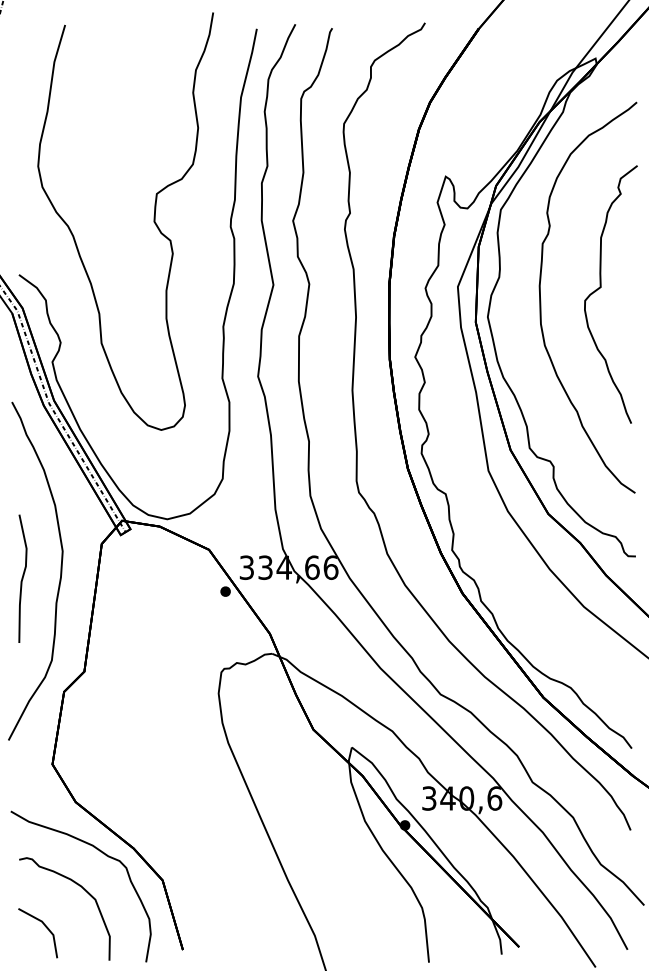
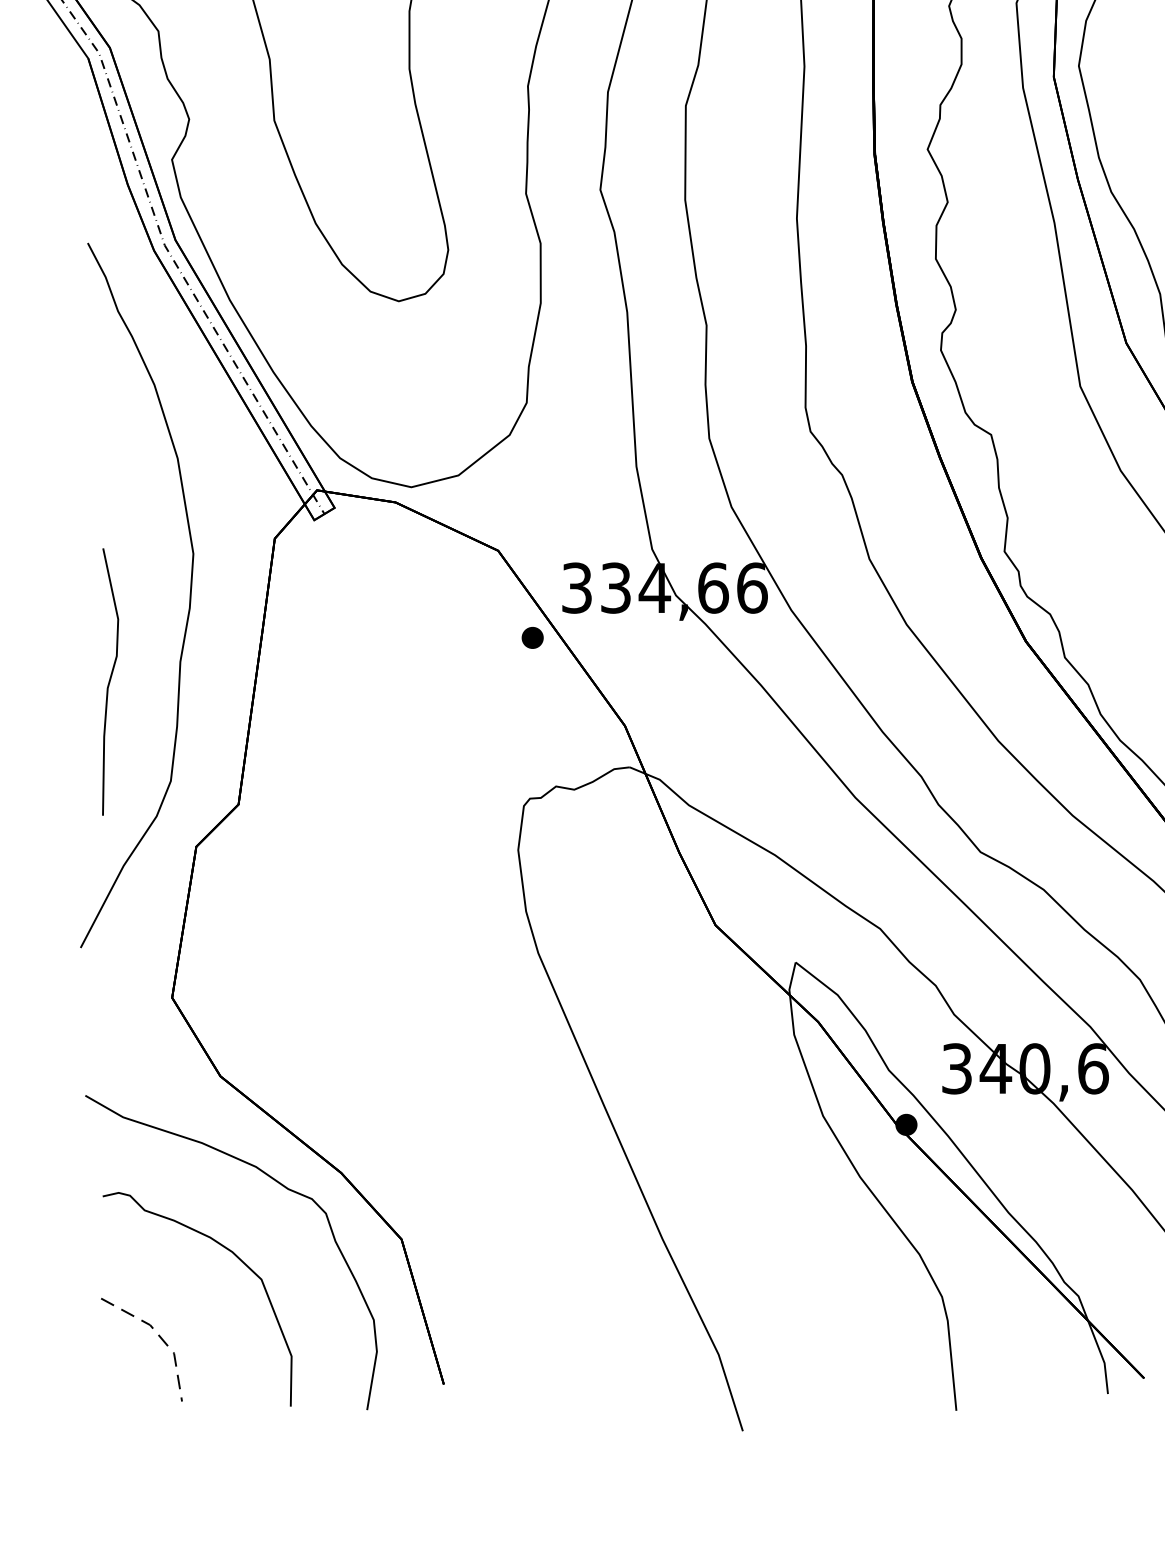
curve: (22, 578) -> (109, 681), moved
line: (47, 927) -> (161, 1337), solid -> dashed

